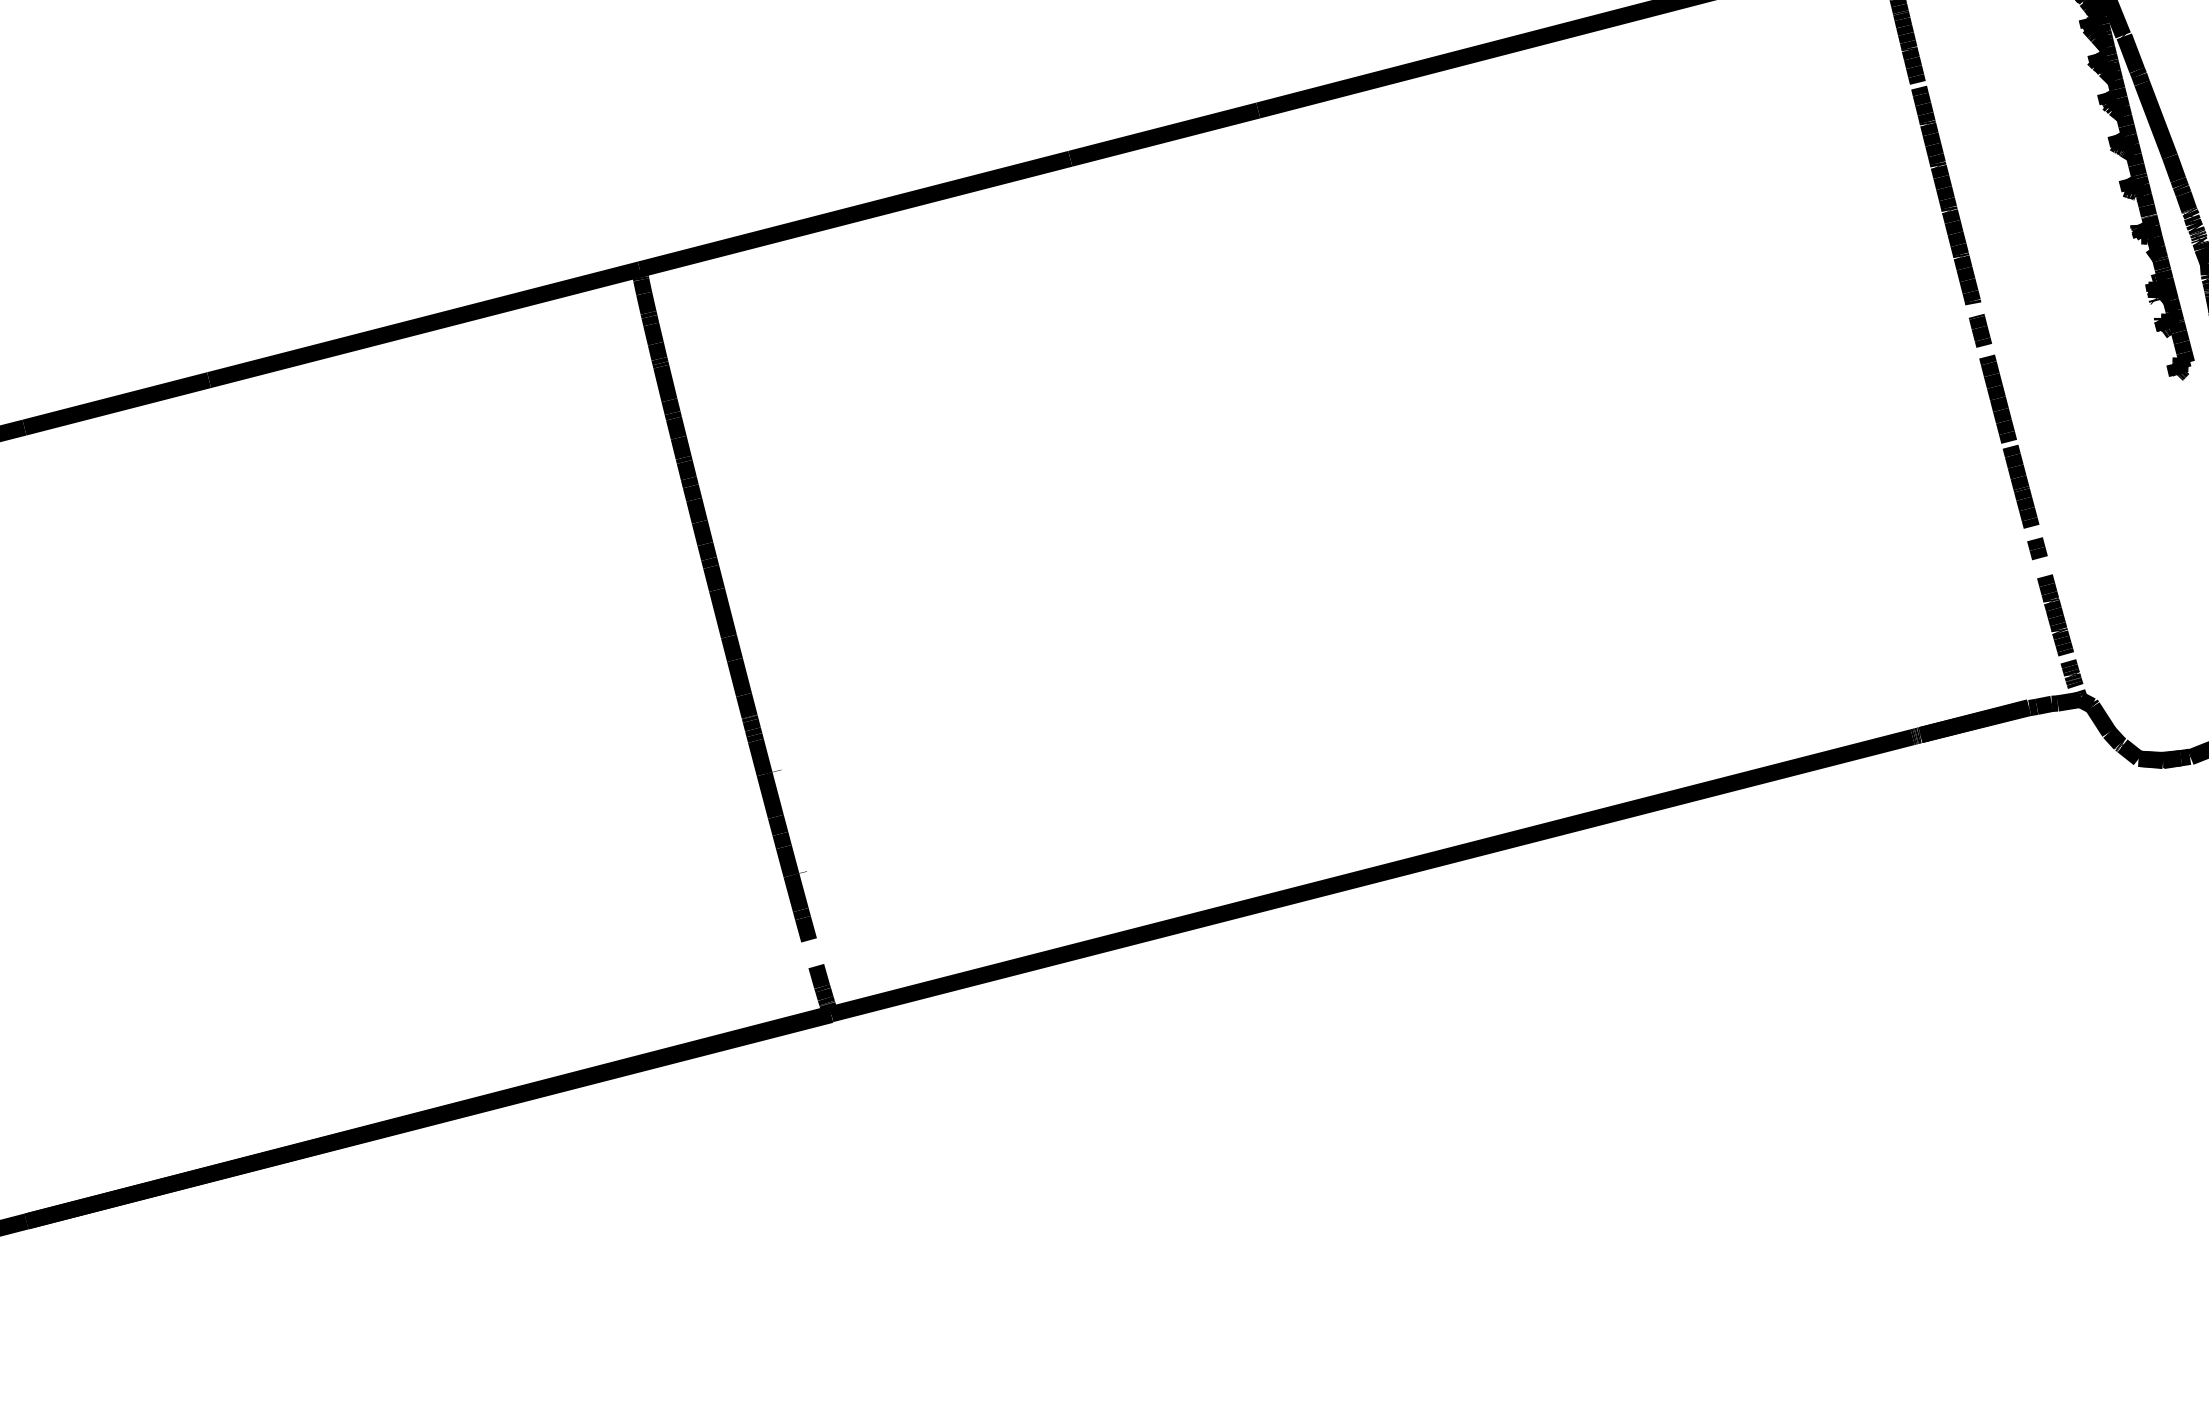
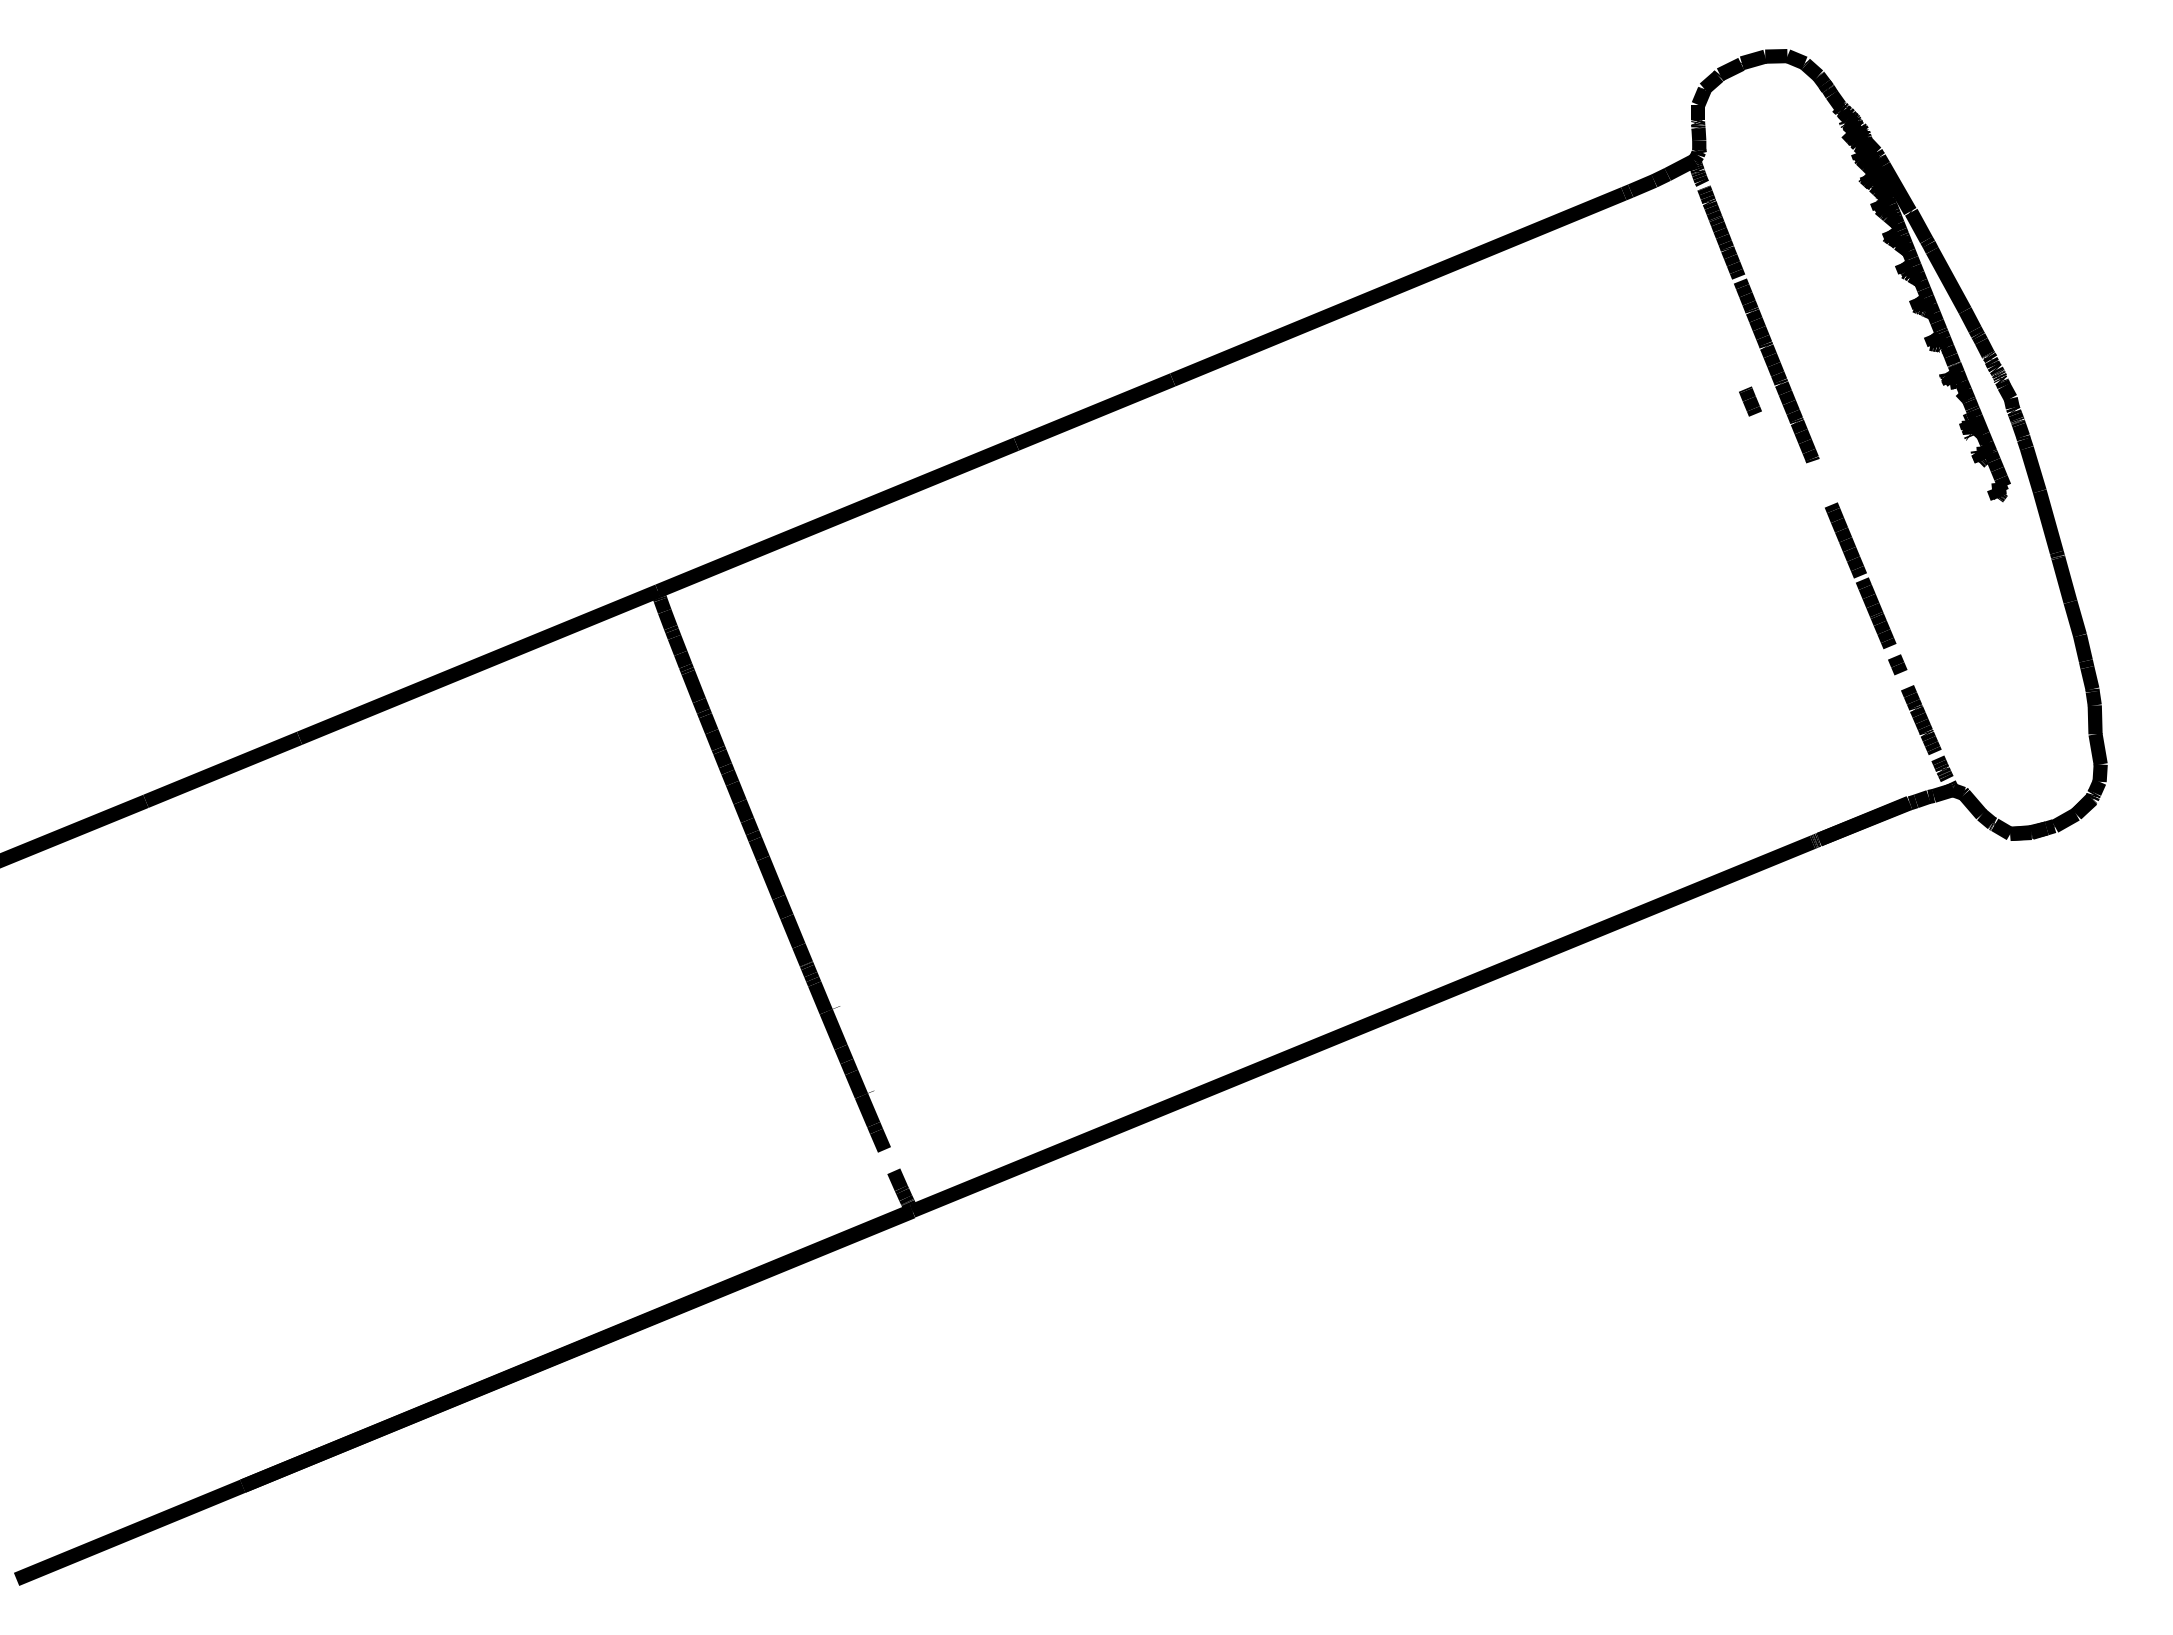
part: (1980, 330) -> (1750, 401), moved

